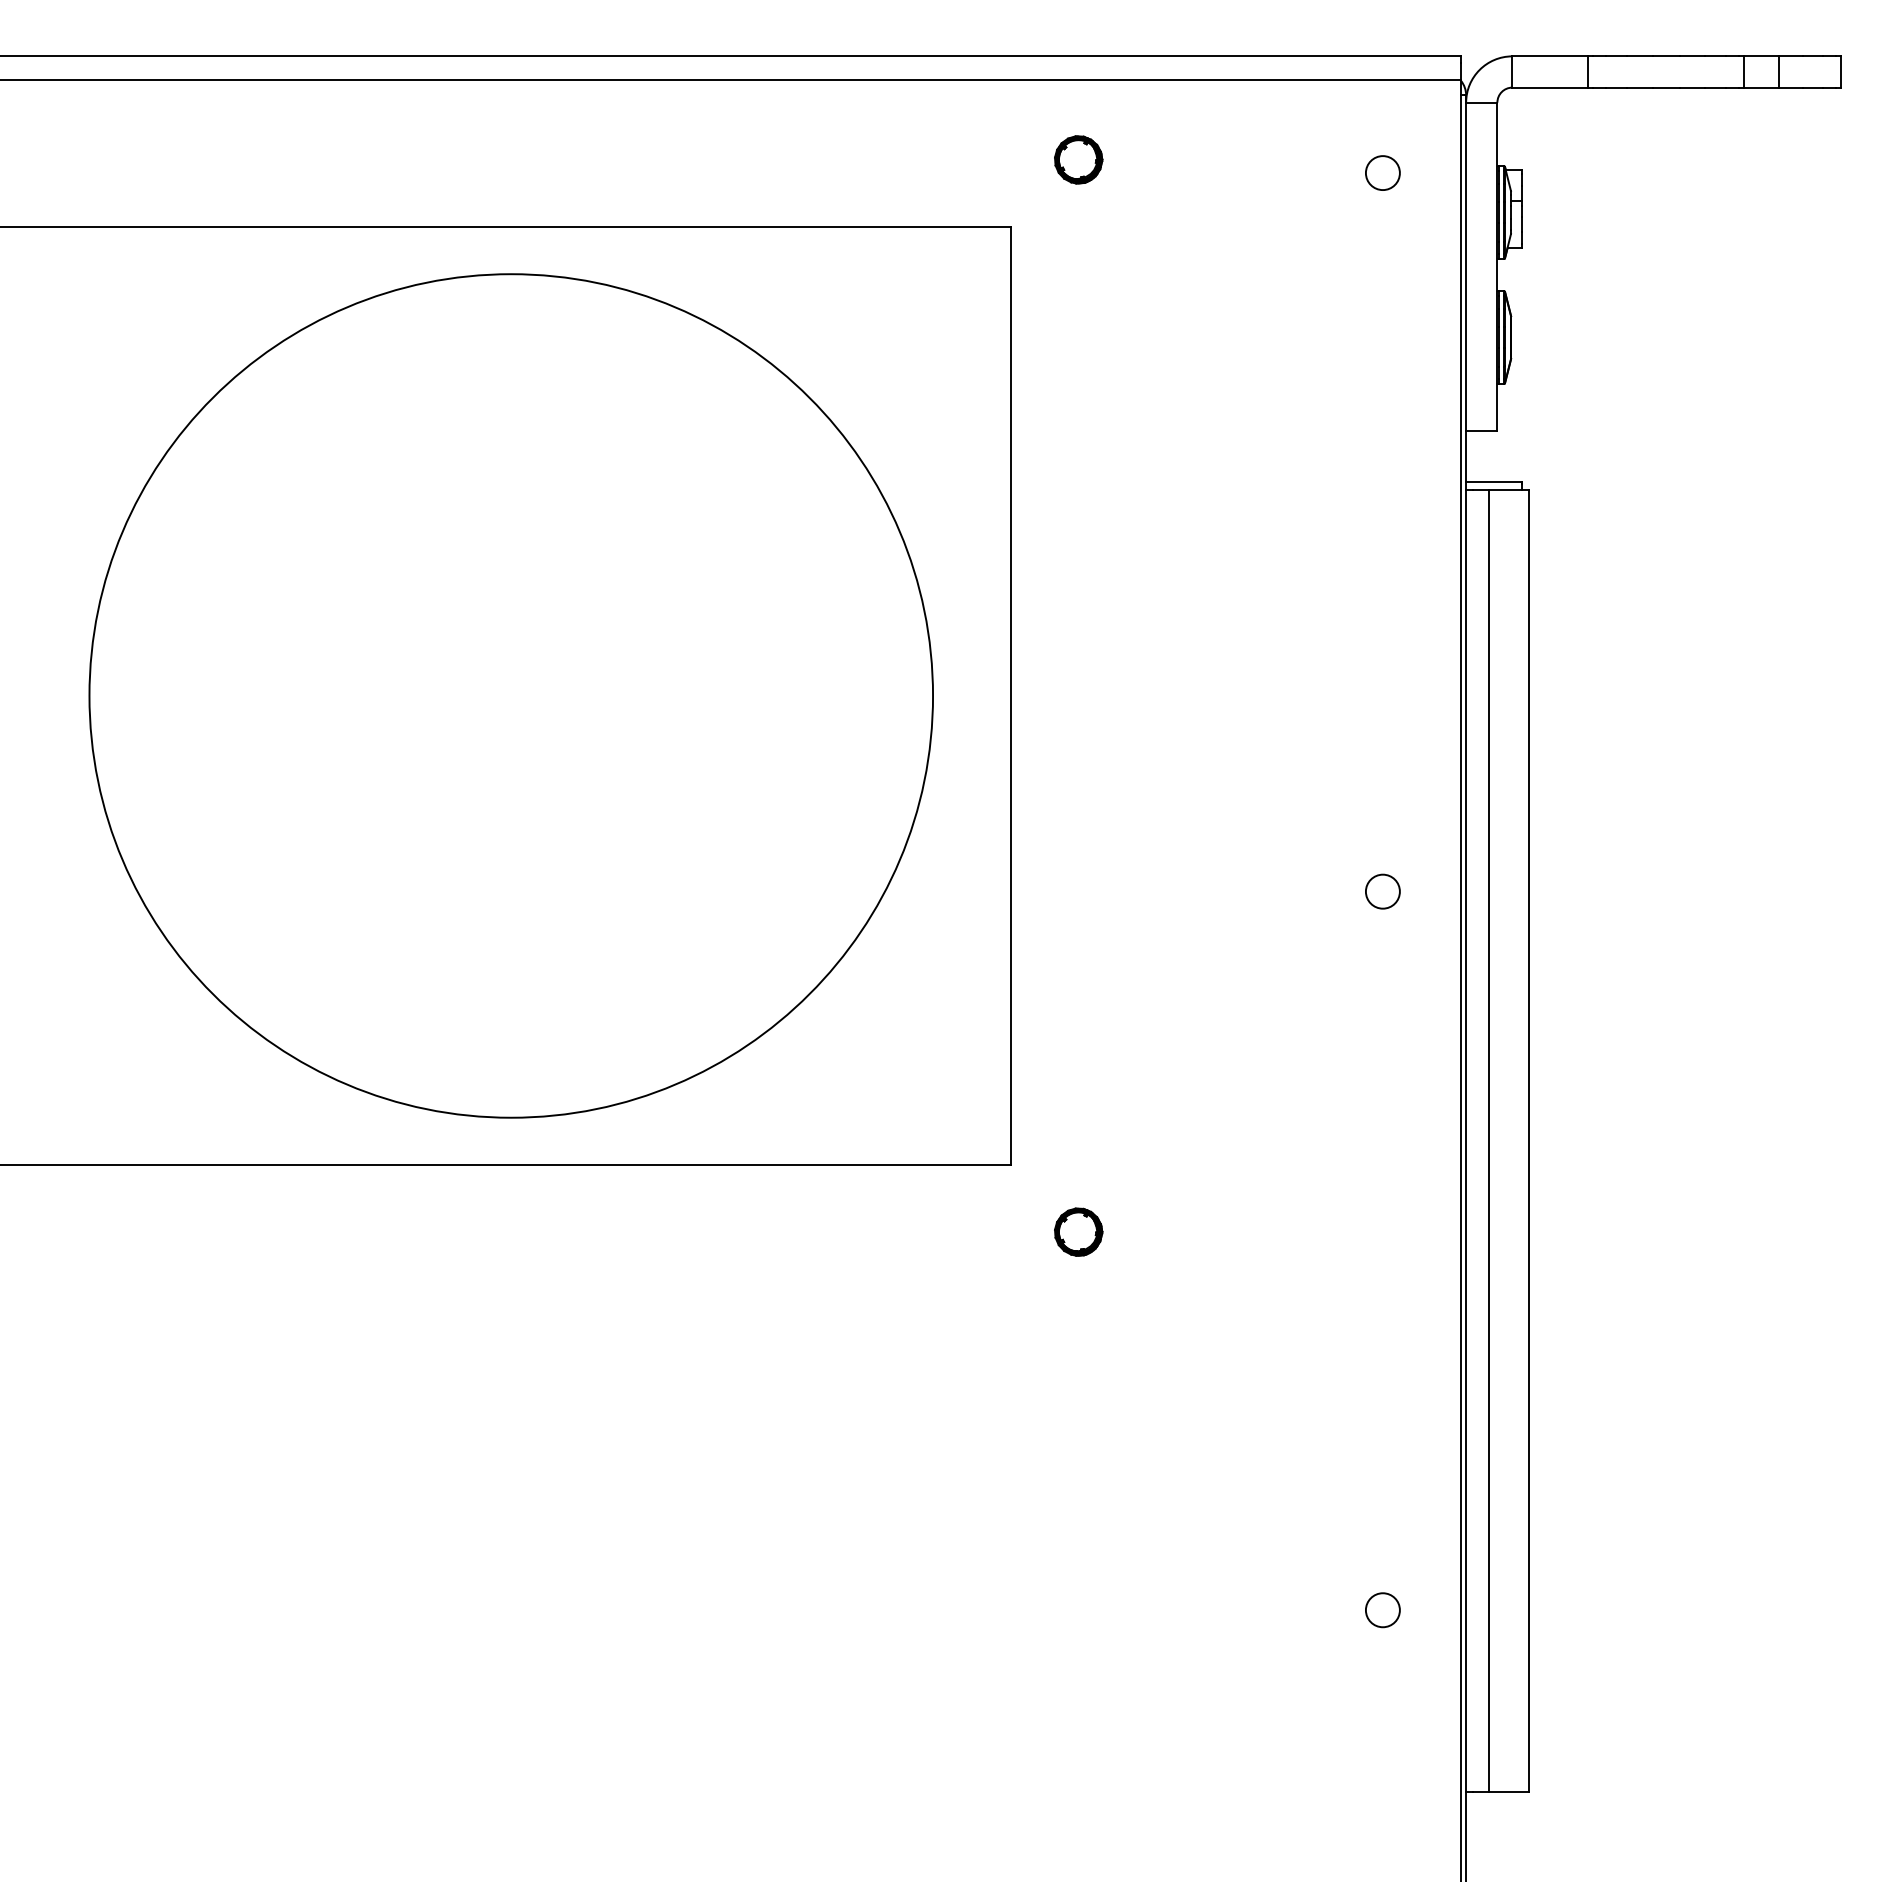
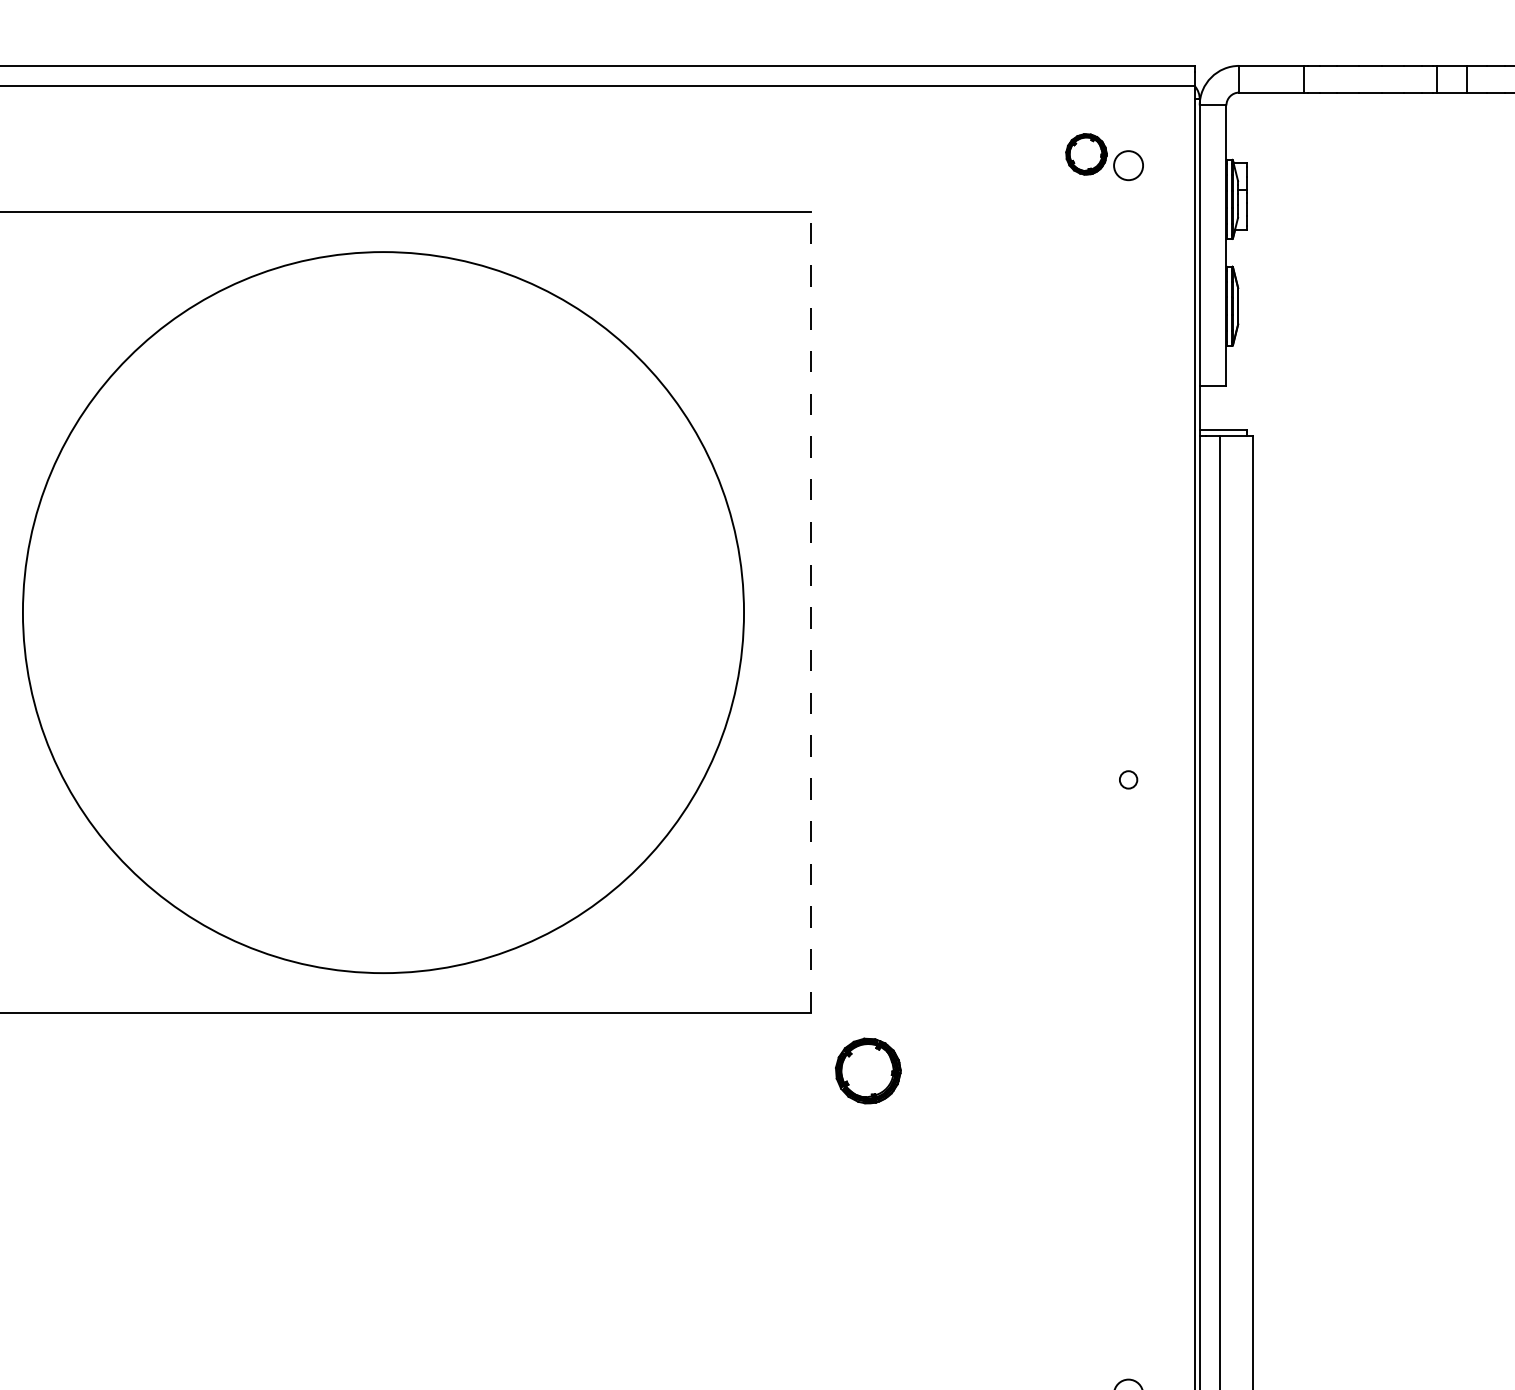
part: (1078, 159) -> (1086, 154), moved
line: (1011, 695) -> (811, 612), solid -> dashed
circle: (1382, 891) -> (1128, 779), size x0.6
part: (1078, 1231) -> (868, 1070), size x1.6

